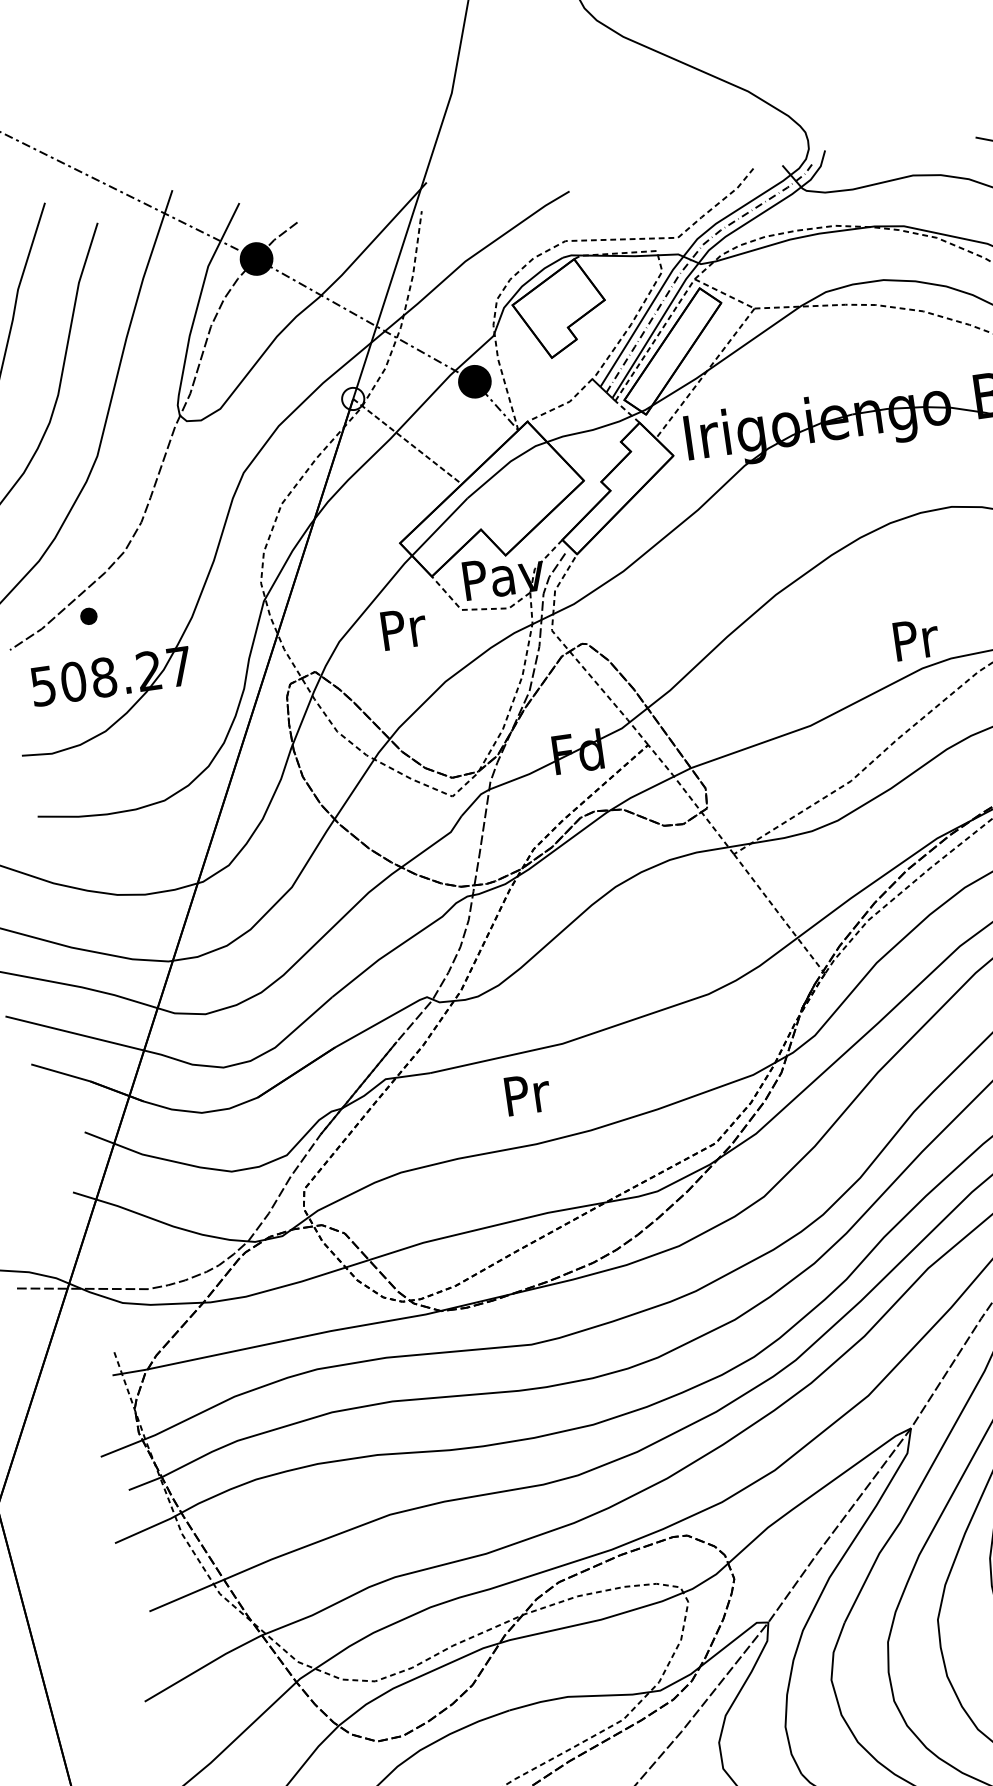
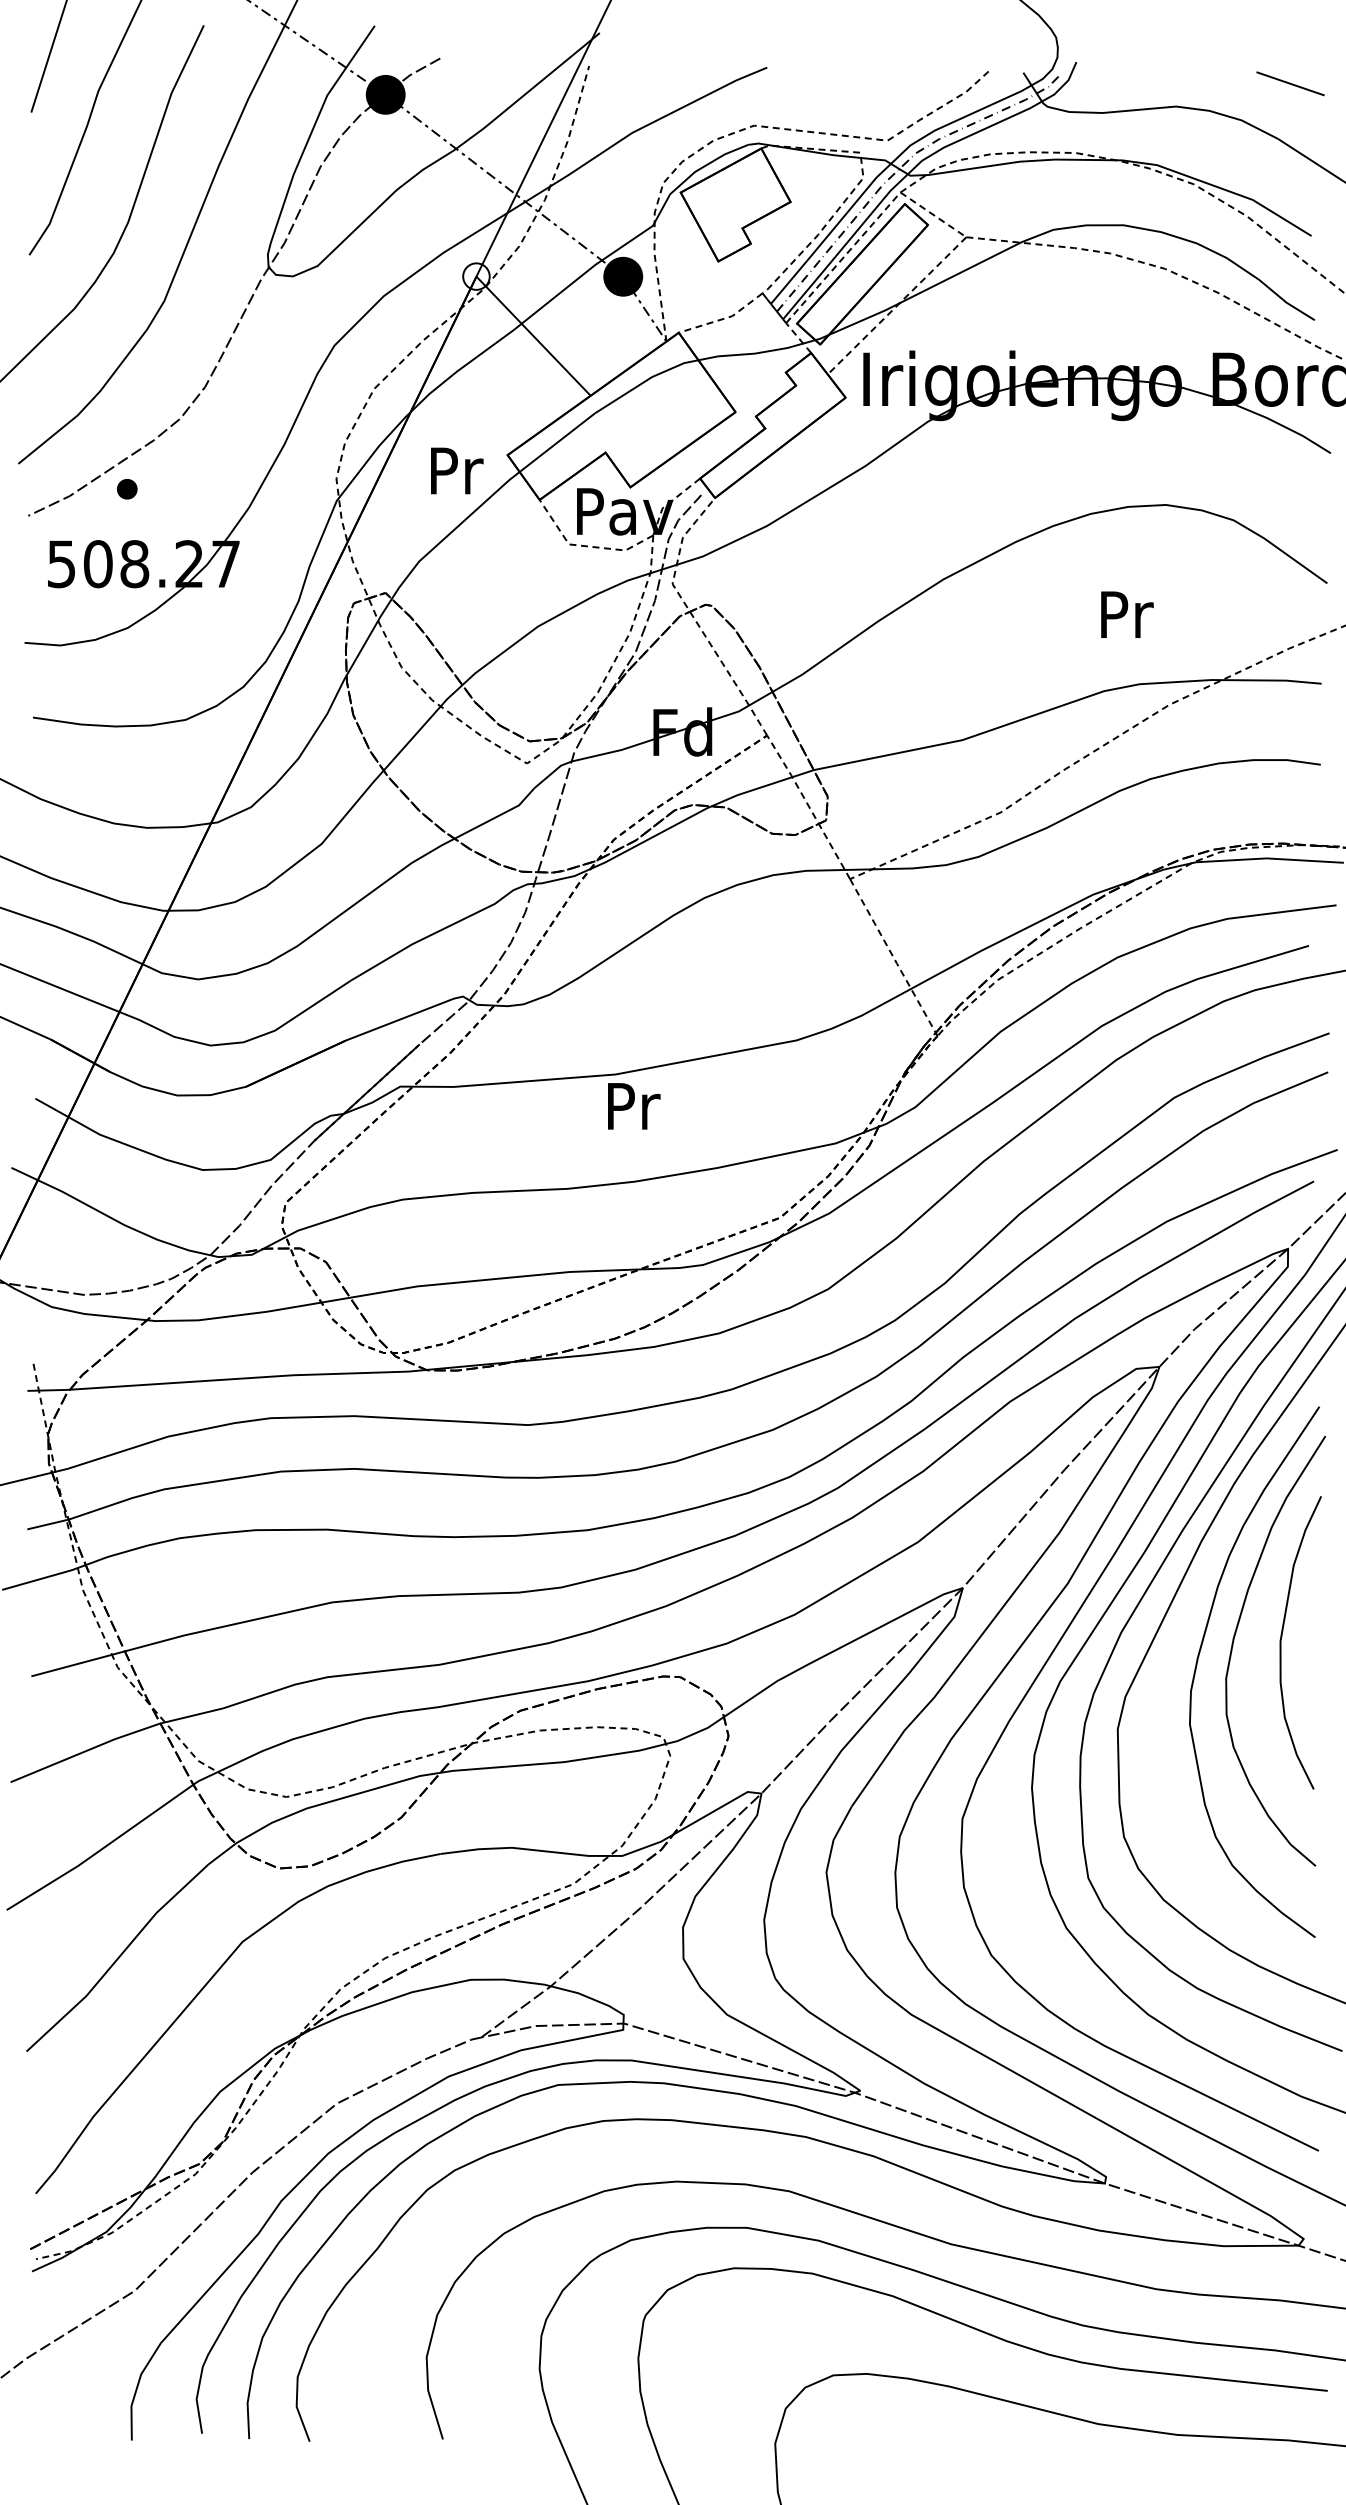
line: (407, 441) -> (533, 336), dashed -> solid
text: (404, 628) -> (457, 470), moved
text: (916, 639) -> (1127, 614), moved
text: (528, 1094) -> (634, 1106), moved

